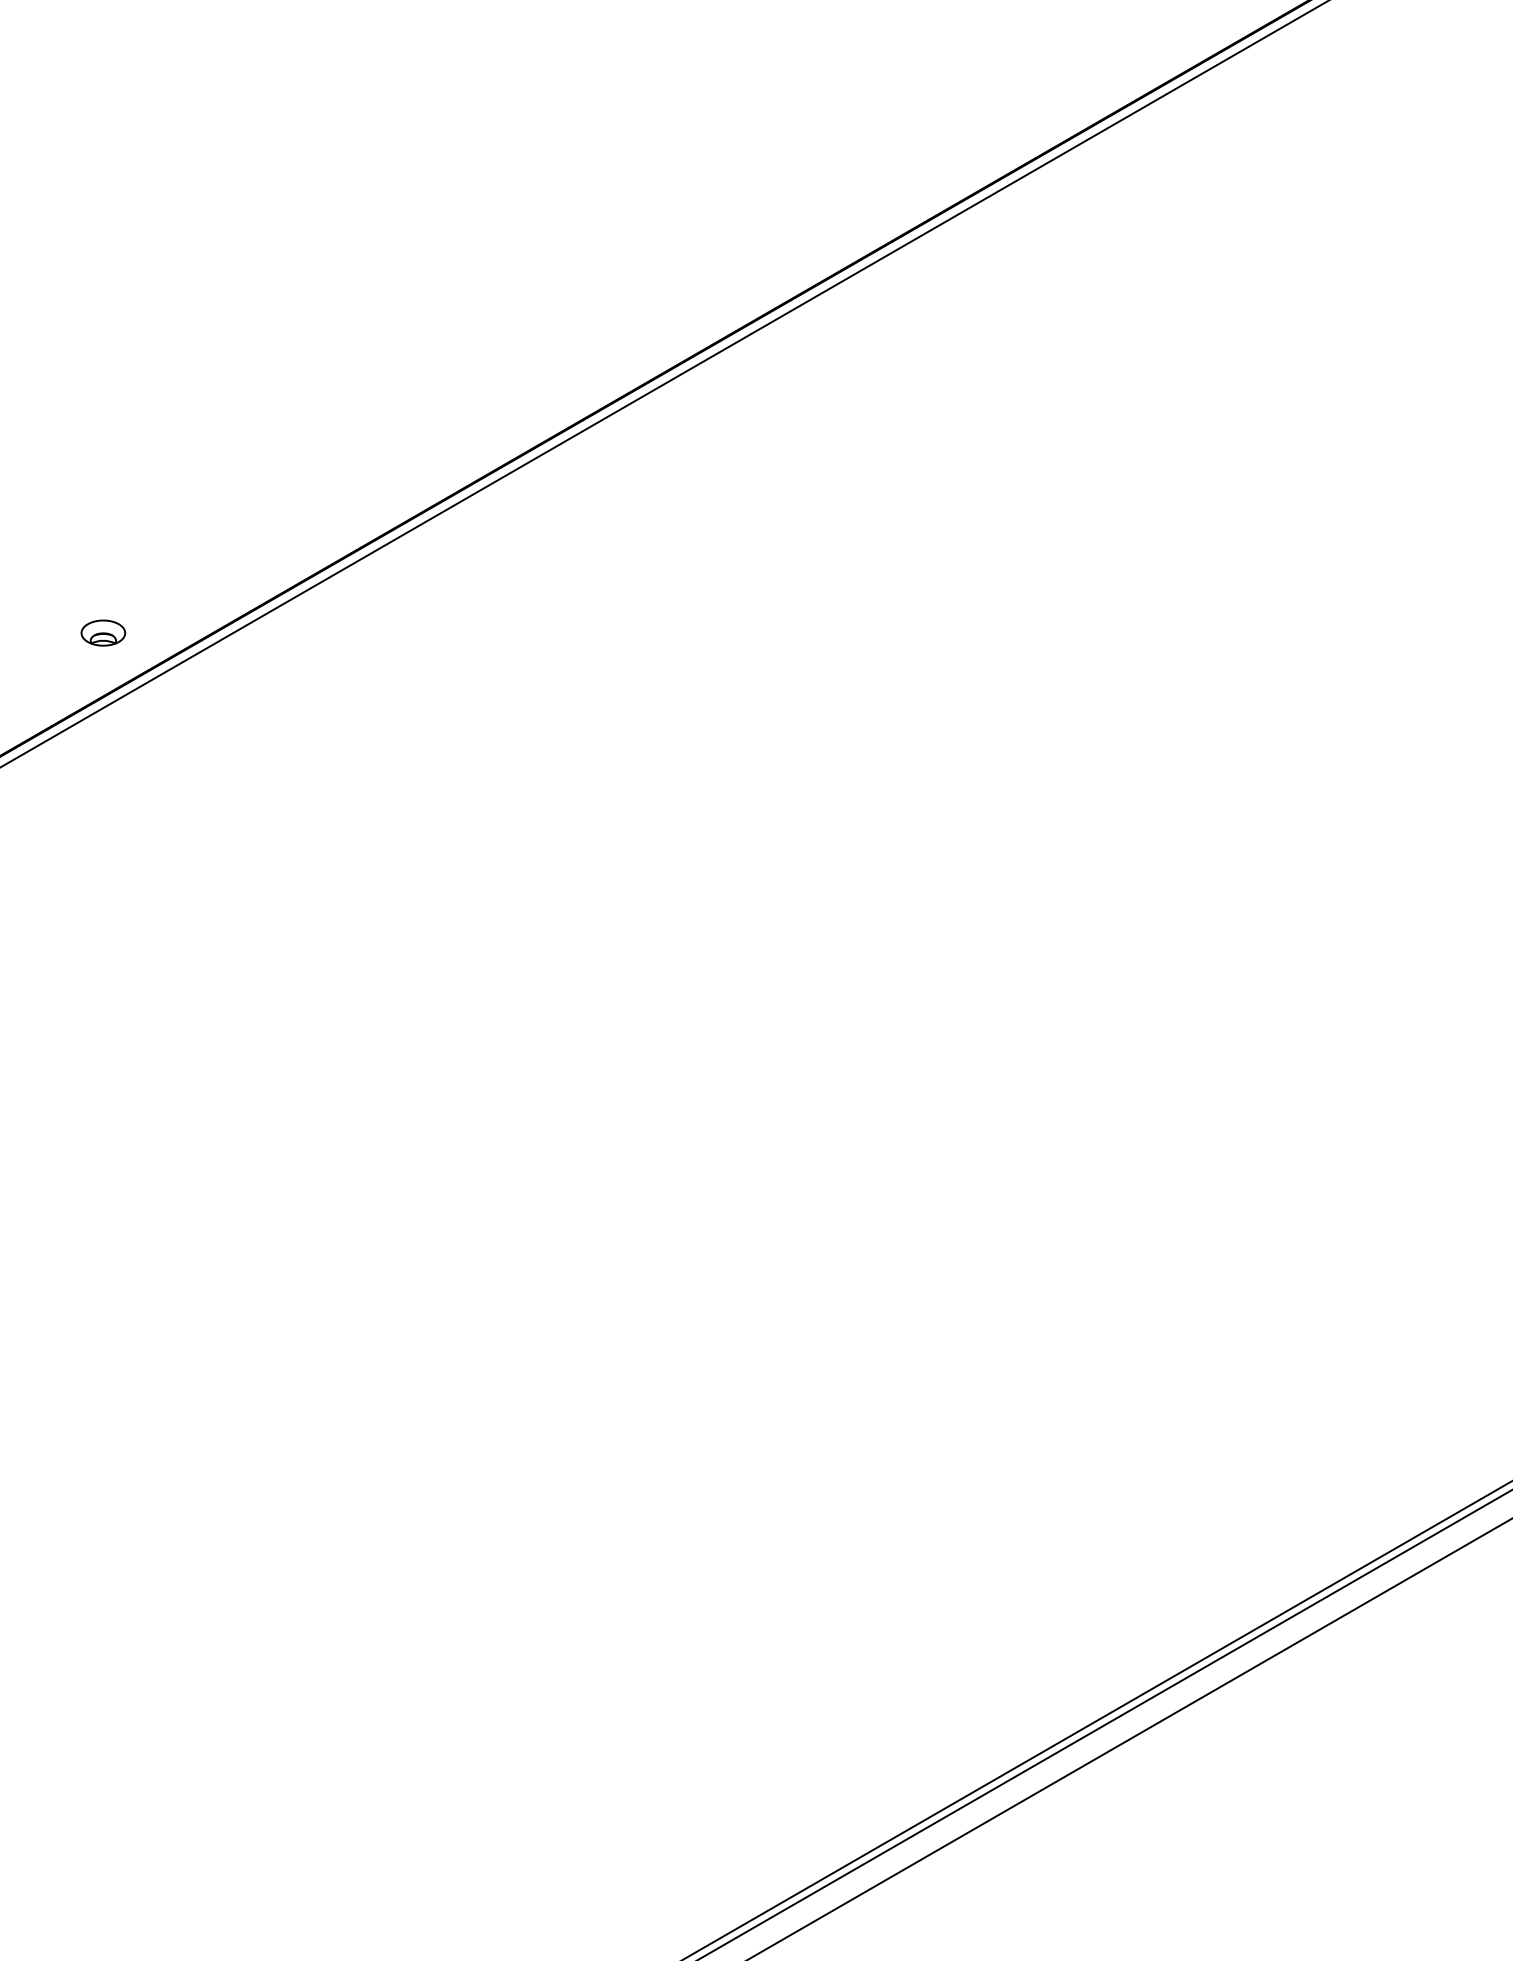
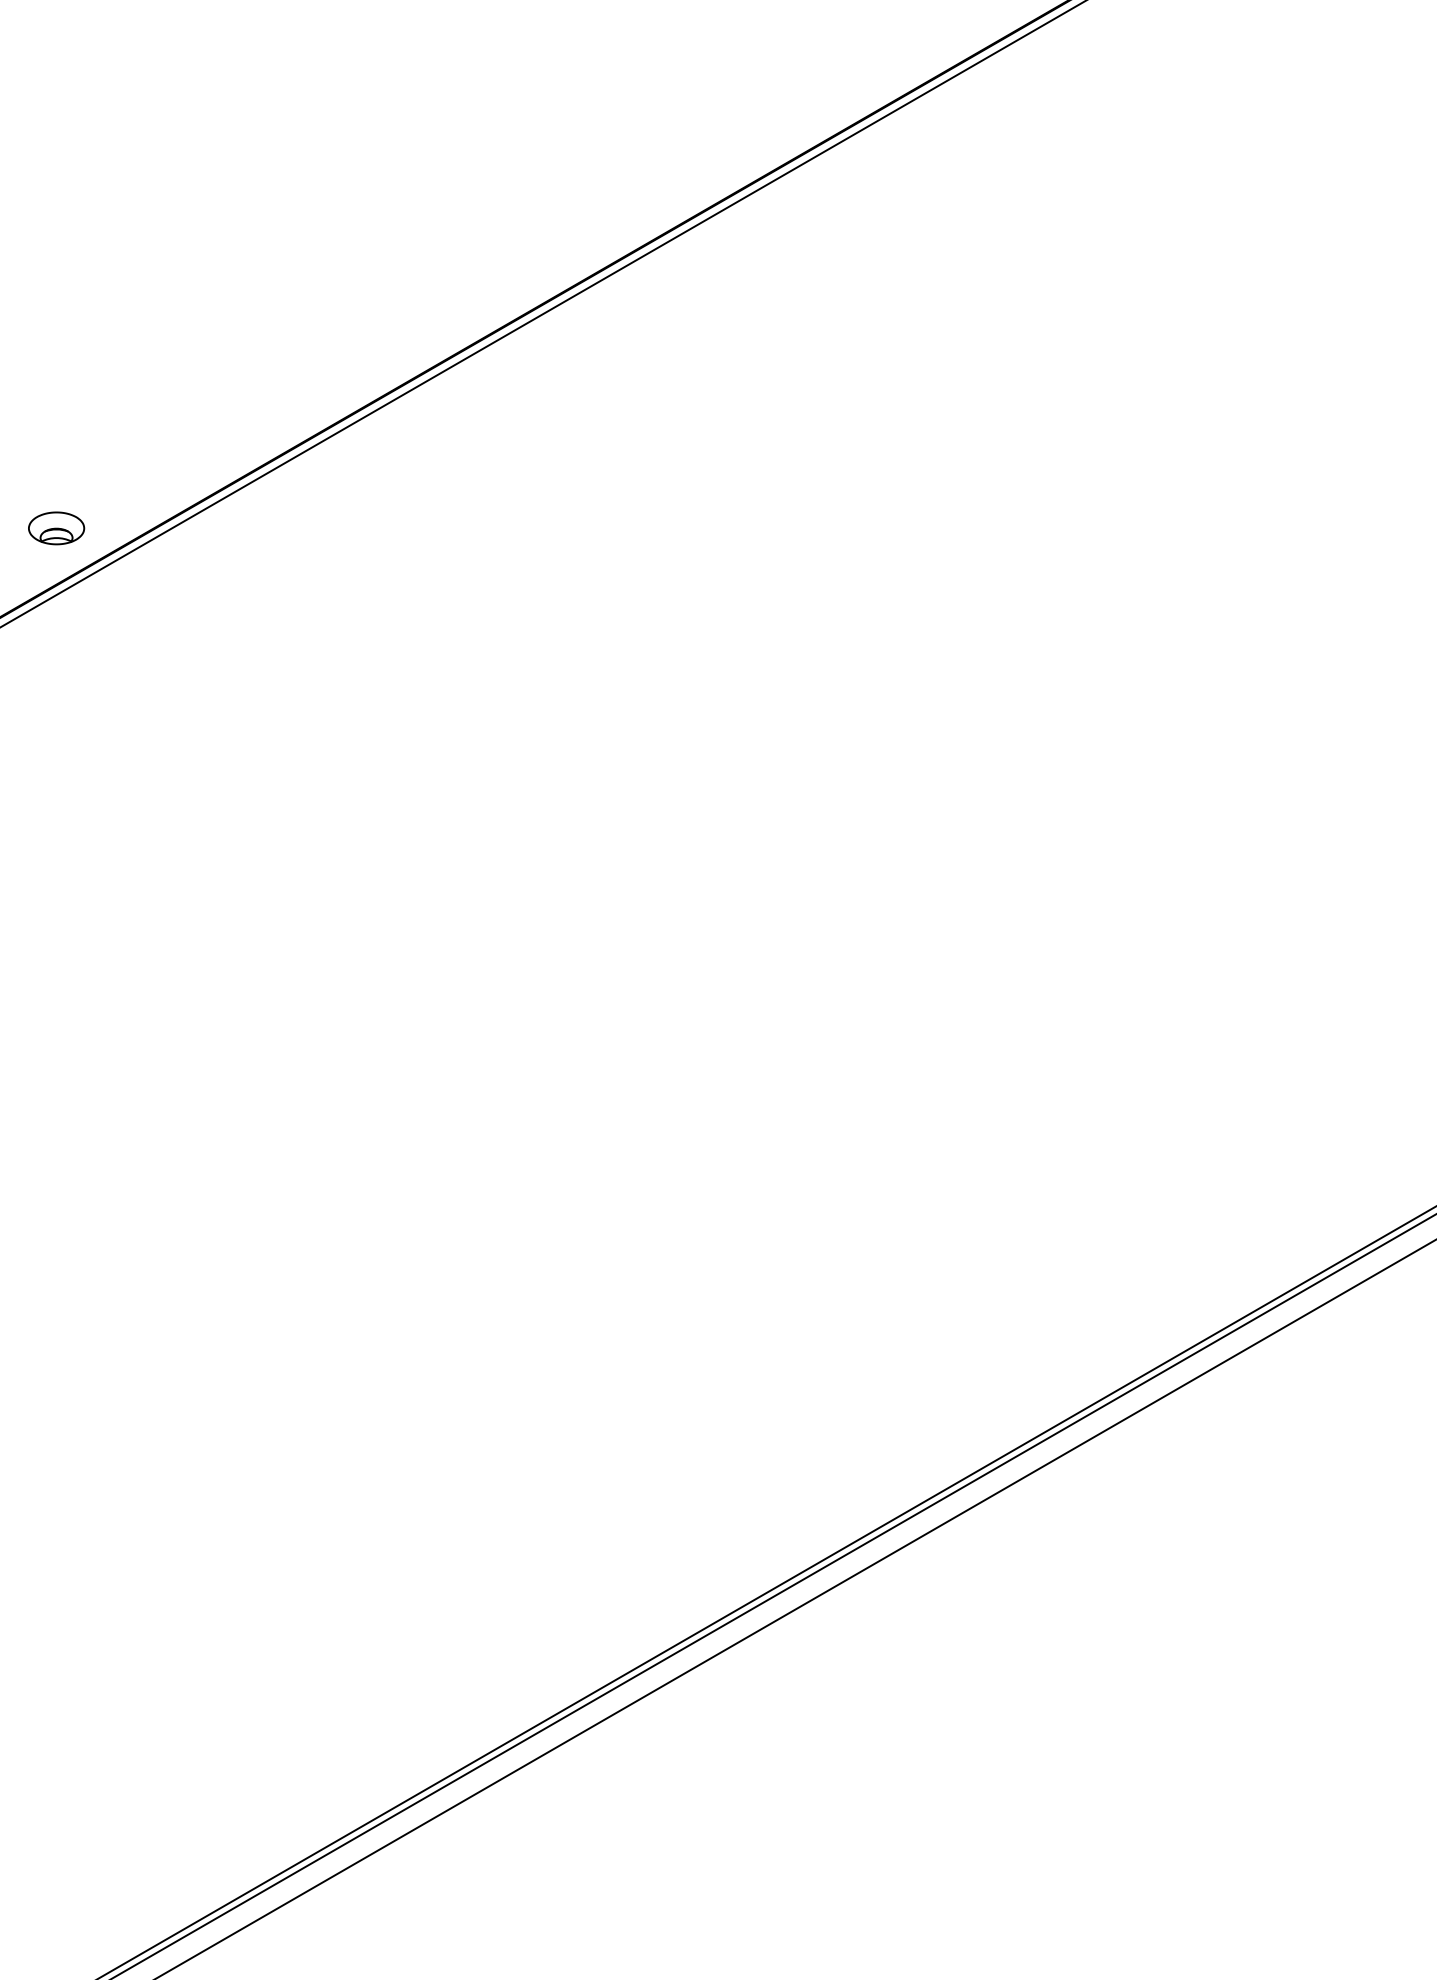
part: (103, 633) -> (56, 528), size x1.43

